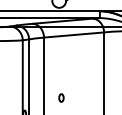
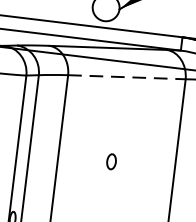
line: (74, 34) -> (127, 76), solid -> dashed
part: (61, 97) -> (111, 160), moved

